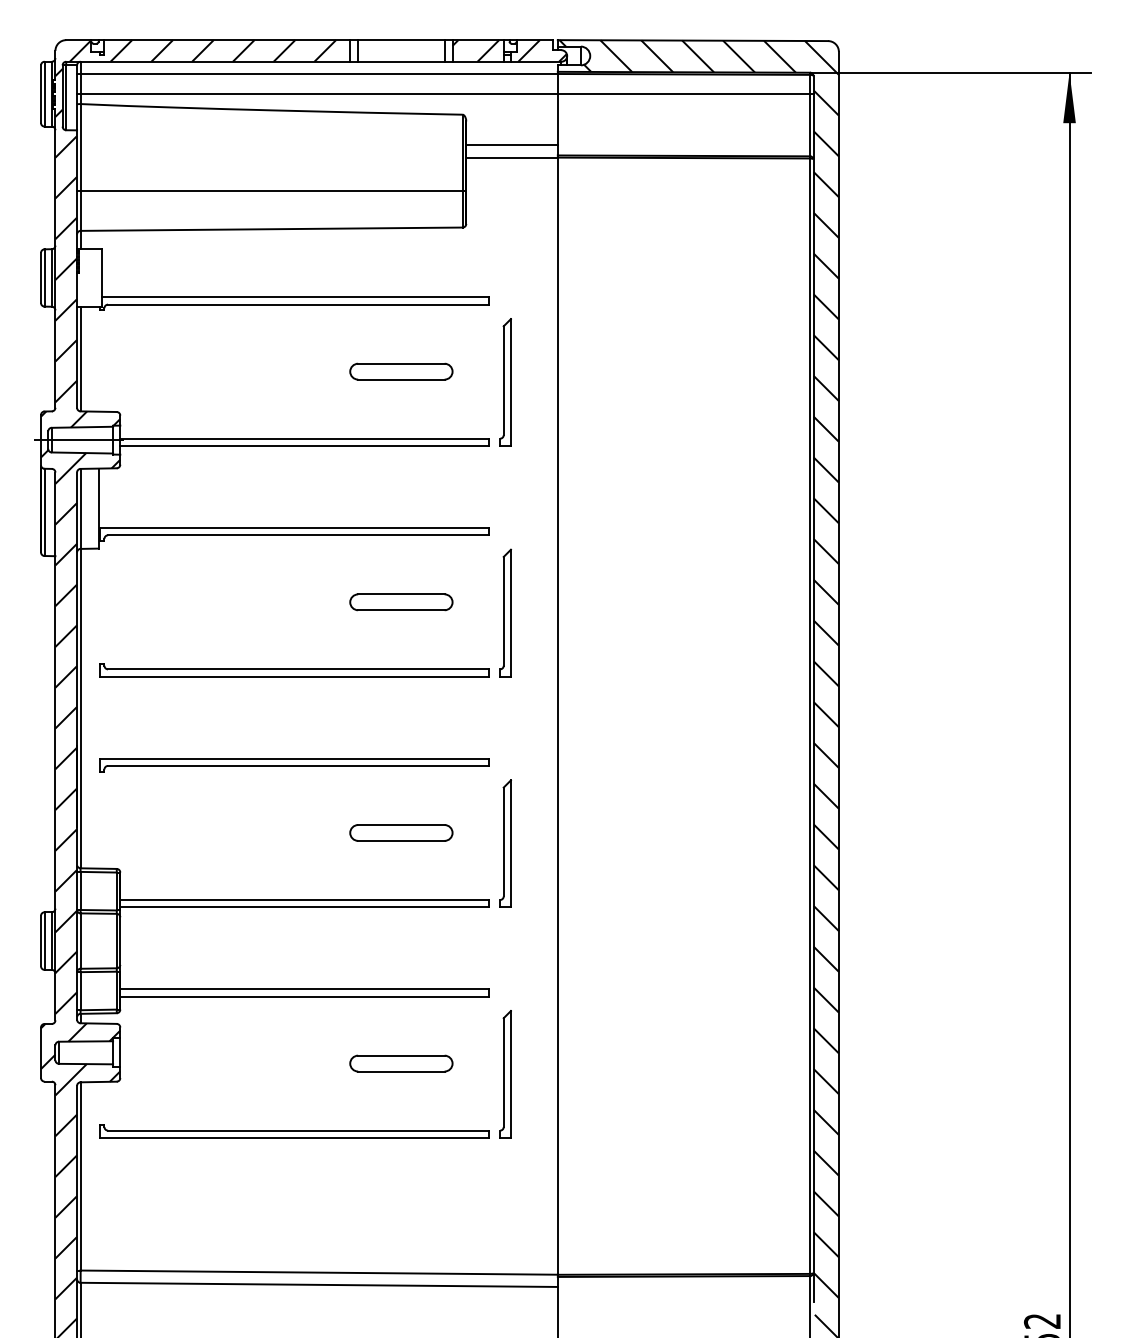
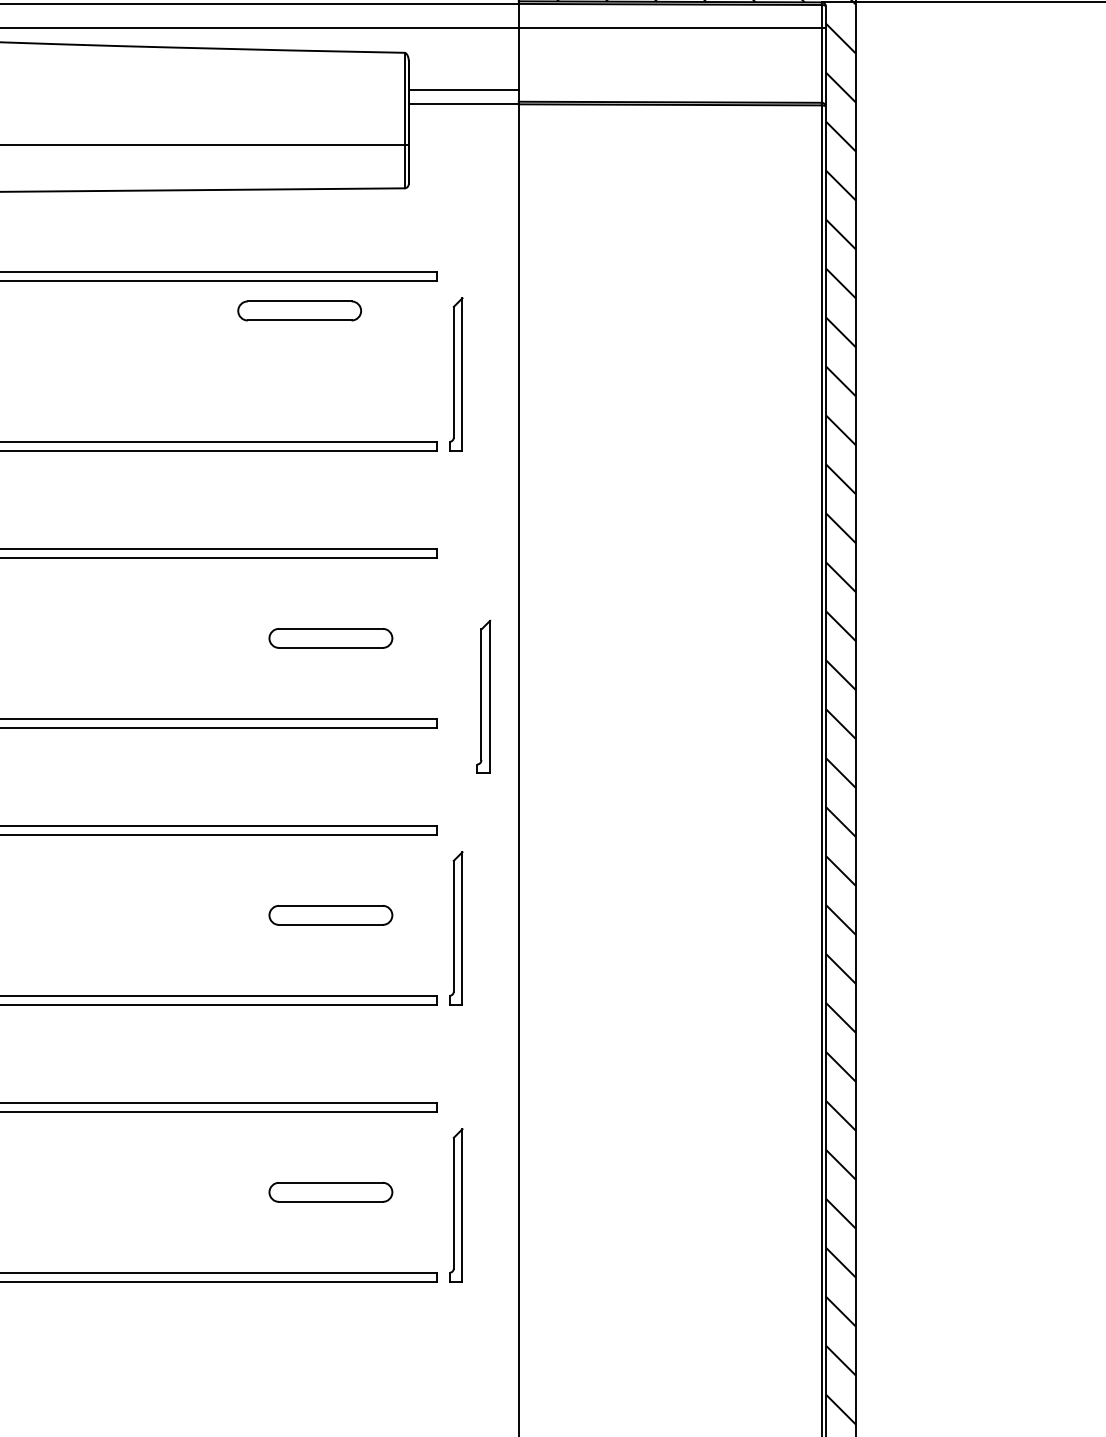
part: (401, 371) -> (299, 310), moved
part: (505, 612) -> (483, 696), moved

